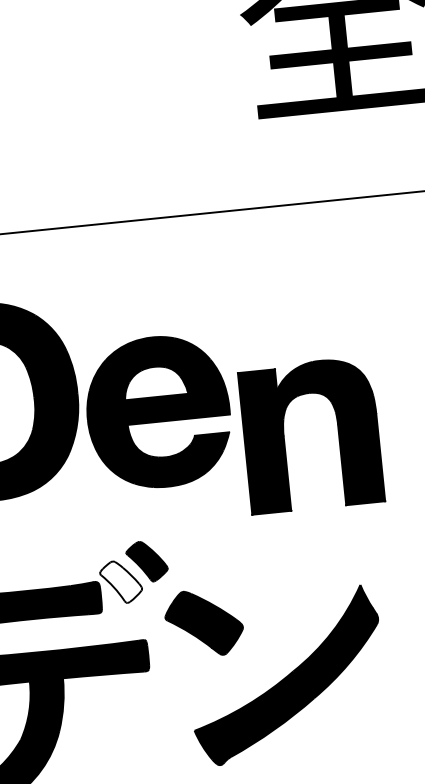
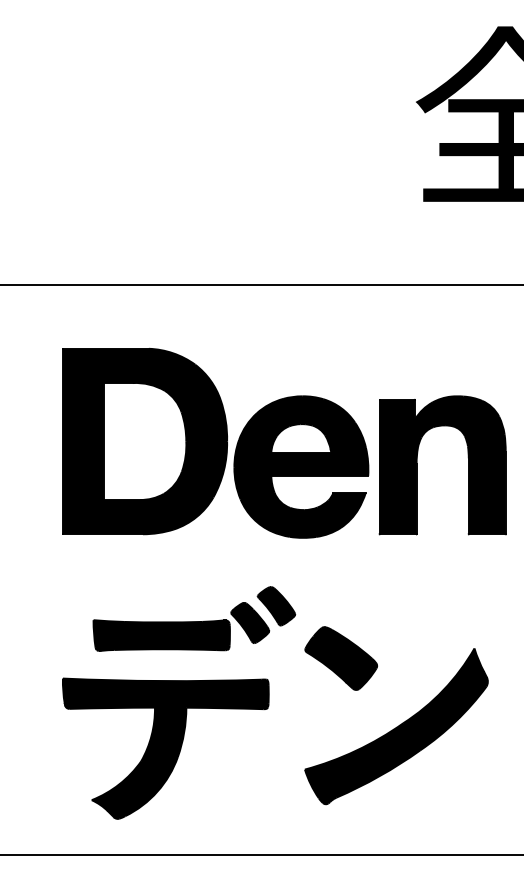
part: (284, 438) -> (417, 465), moved
fill: (121, 581) -> (250, 622), added
part: (203, 623) -> (340, 658), moved

